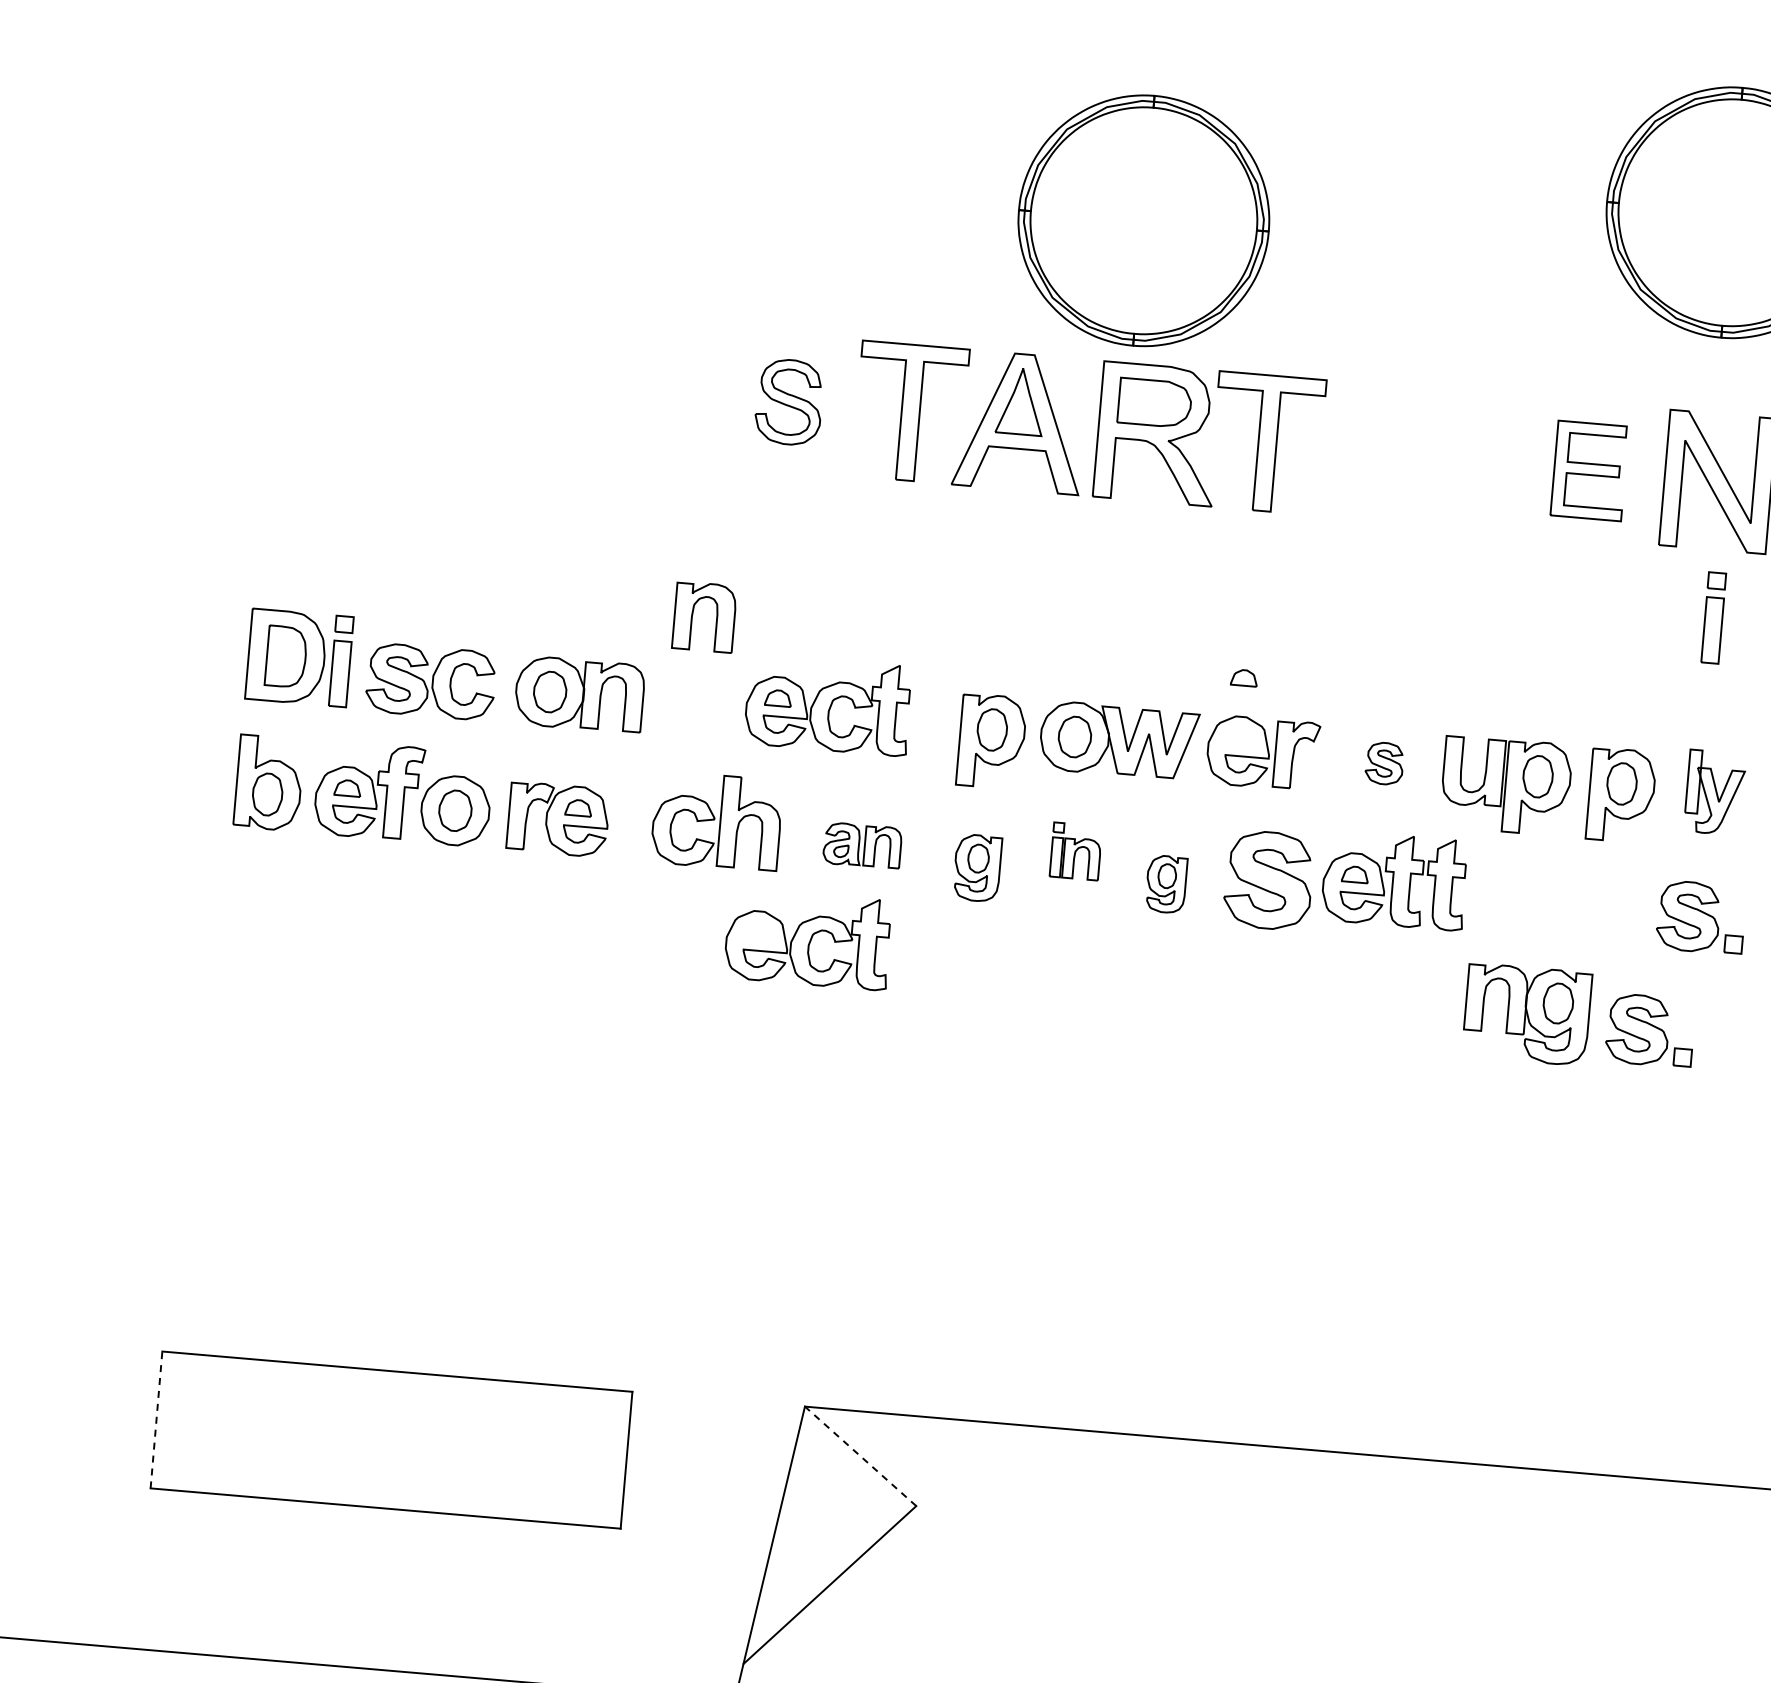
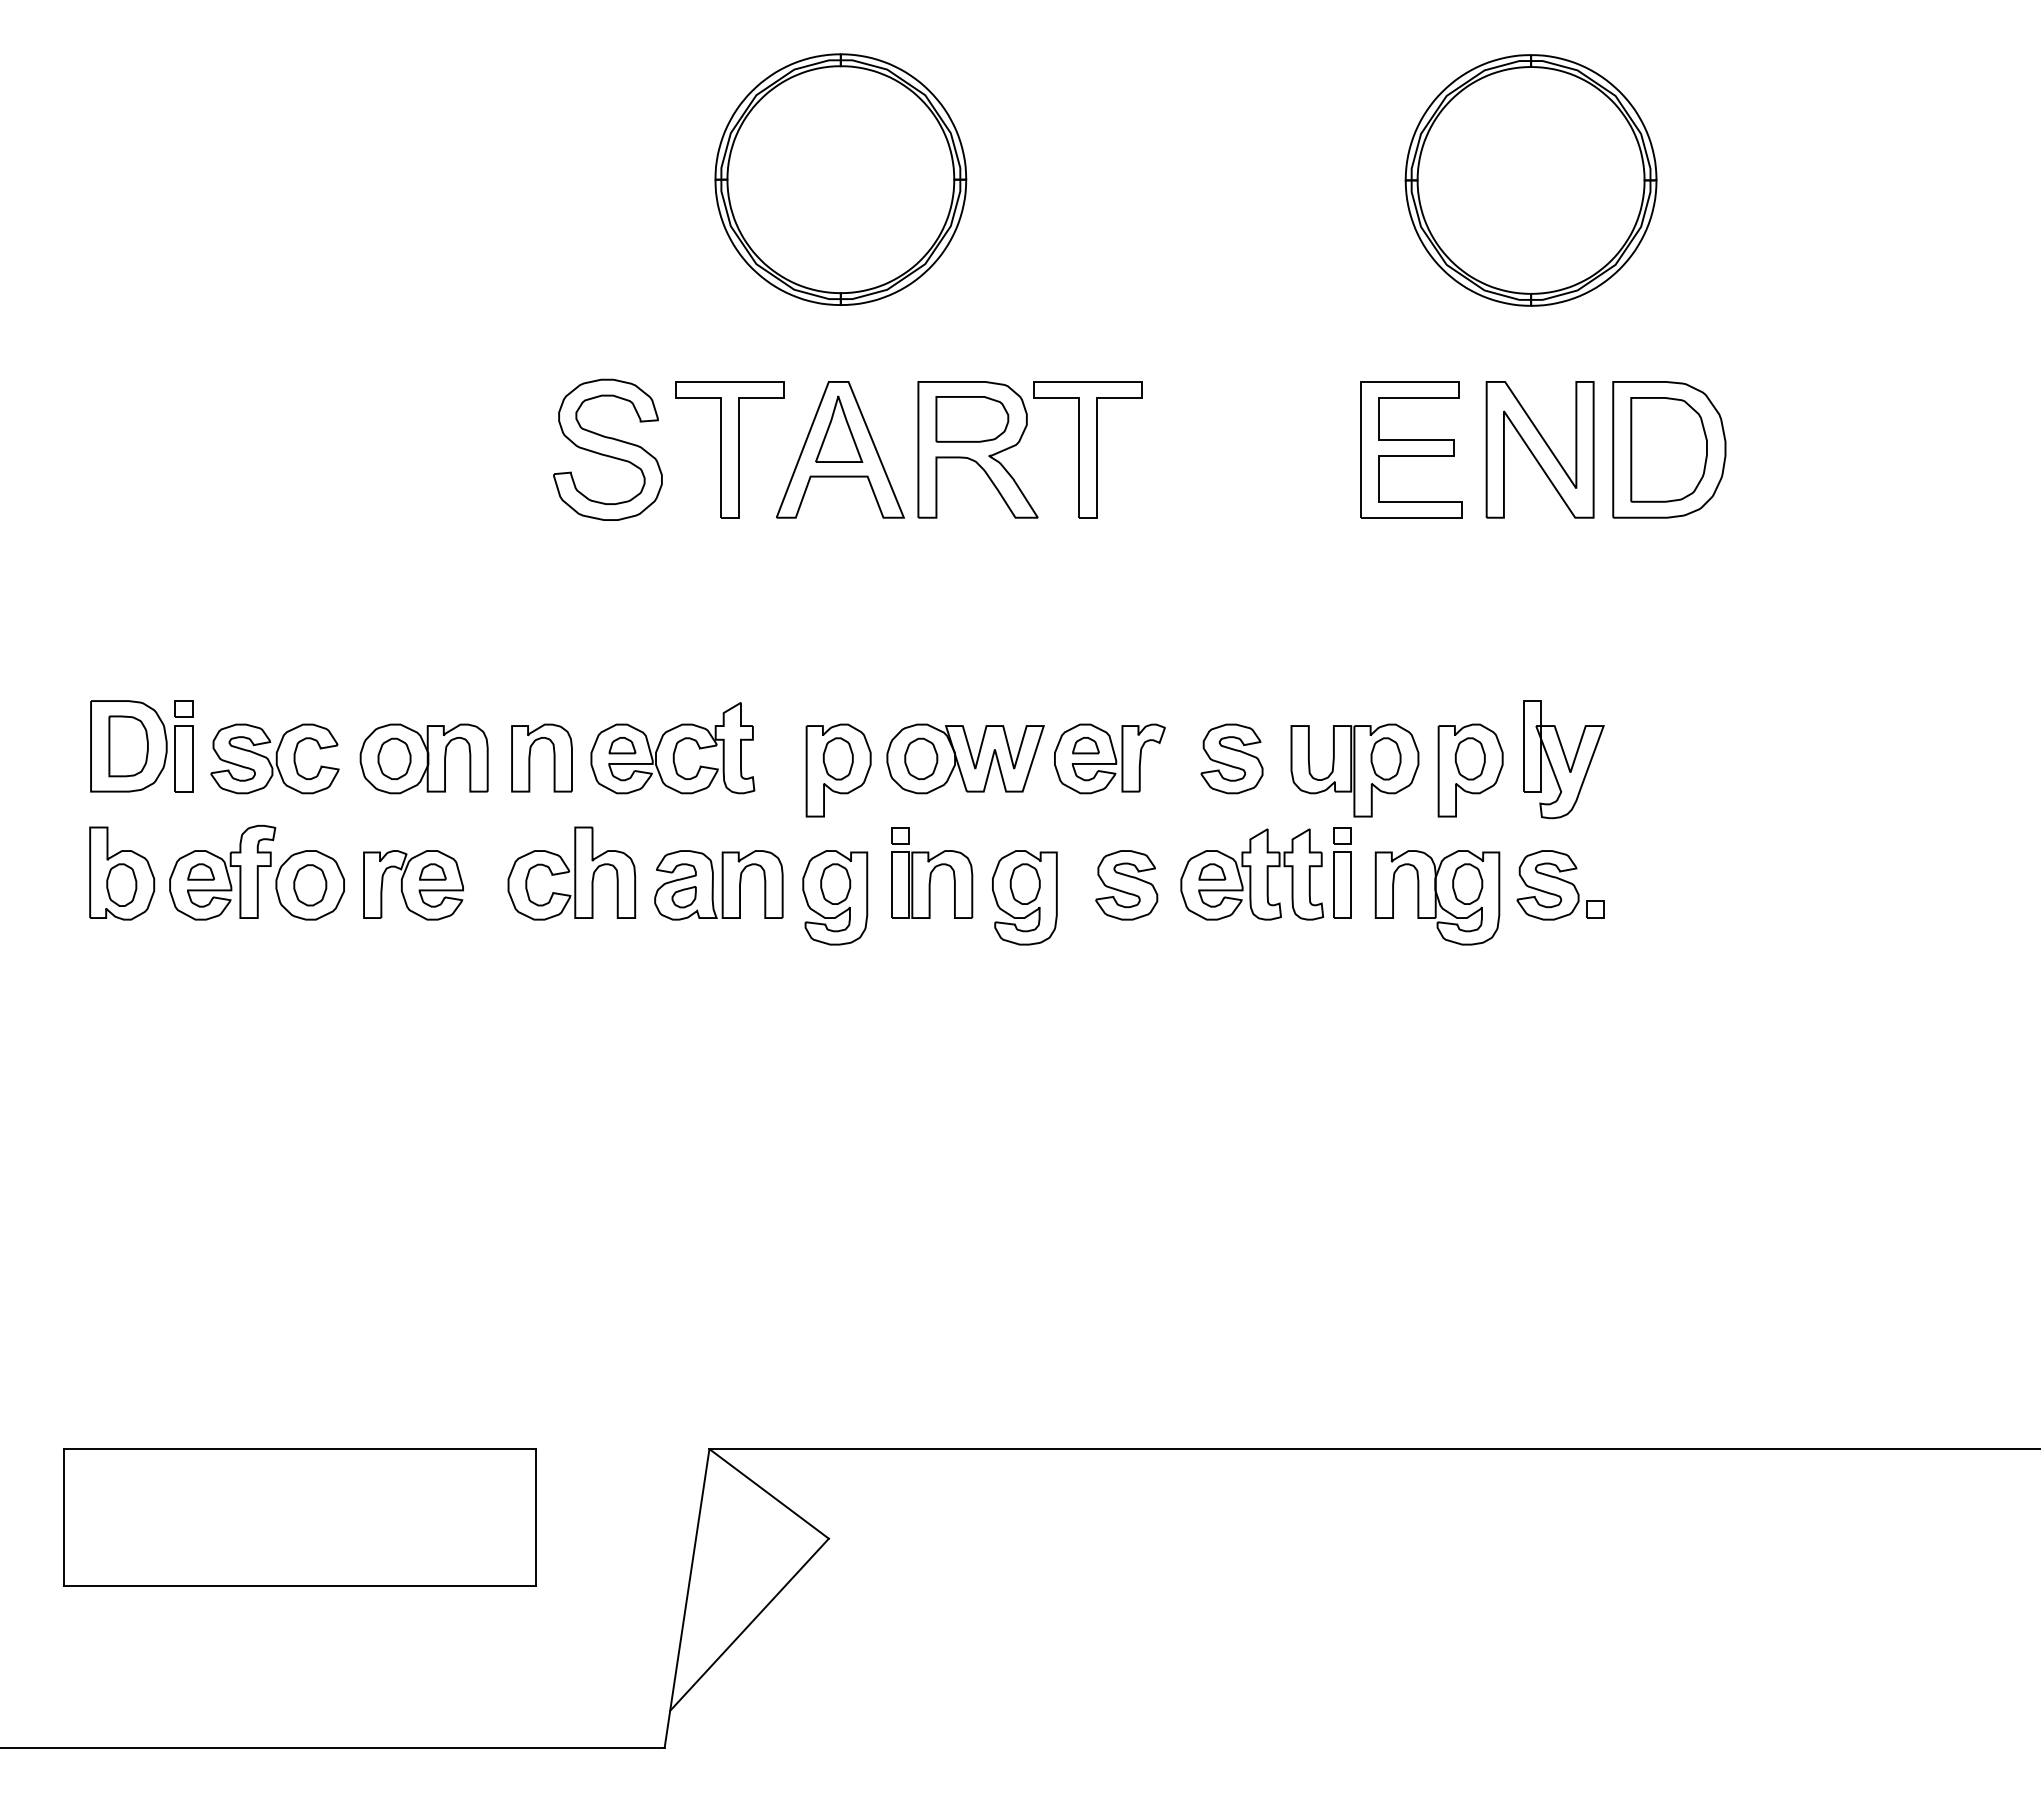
part: (1143, 220) -> (840, 179), moved
part: (788, 401) -> (607, 449), size x1.67
part: (1589, 470) -> (1411, 449), size x1.43
part: (693, 615) -> (530, 757), moved
part: (1713, 617) -> (1342, 872), moved
part: (1243, 677) -> (1085, 745), moved
part: (1384, 763) -> (1231, 758), size x1.67
part: (1714, 792) -> (1563, 759), size x1.43
part: (862, 845) -> (718, 885), size x1.67
part: (1076, 851) -> (932, 872), size x1.67
part: (977, 867) -> (835, 897), size x1.43
part: (1268, 880) -> (1126, 885), size x0.71
part: (1165, 883) -> (1024, 897), size x1.67
part: (807, 939) -> (672, 983), removed
part: (1527, 1014) -> (1437, 897), moved
part: (1650, 1030) -> (1519, 1002), removed
line: (156, 1419) -> (64, 1517), dashed -> solid
line: (861, 1455) -> (769, 1493), dashed -> solid

